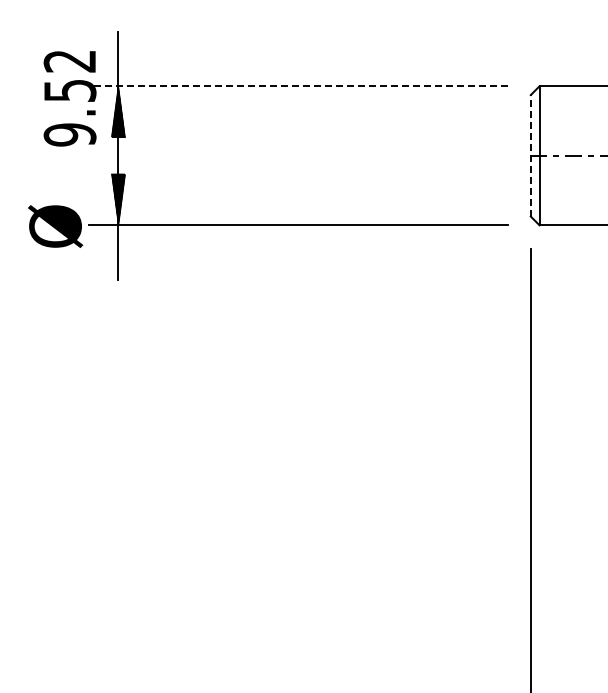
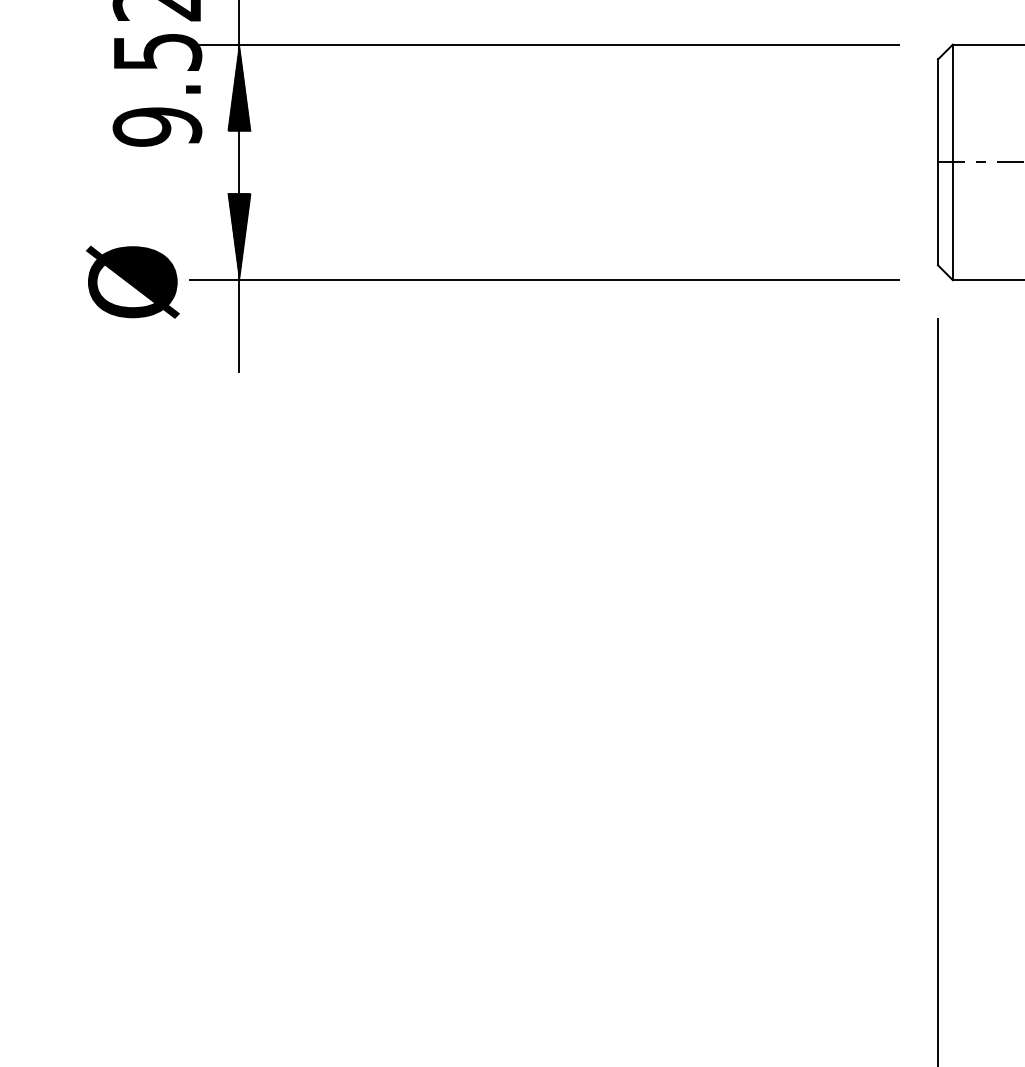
line: (297, 86) -> (542, 44), dashed -> solid
line: (530, 155) -> (937, 161), dashed -> solid

